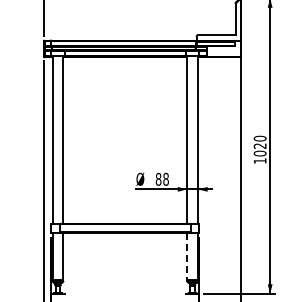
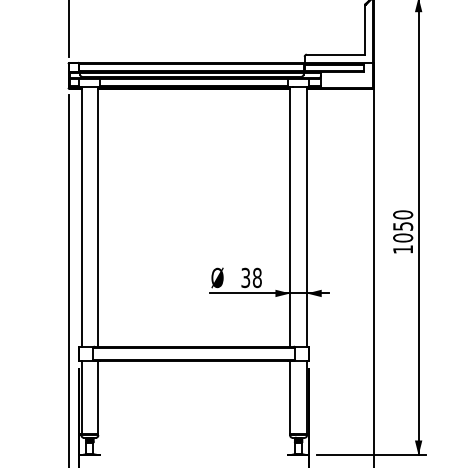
text: (259, 145) -> (402, 225), 1020 -> 1050
text: (158, 179) -> (245, 278), 88 -> 38
line: (187, 257) -> (290, 399), dashed -> solid

